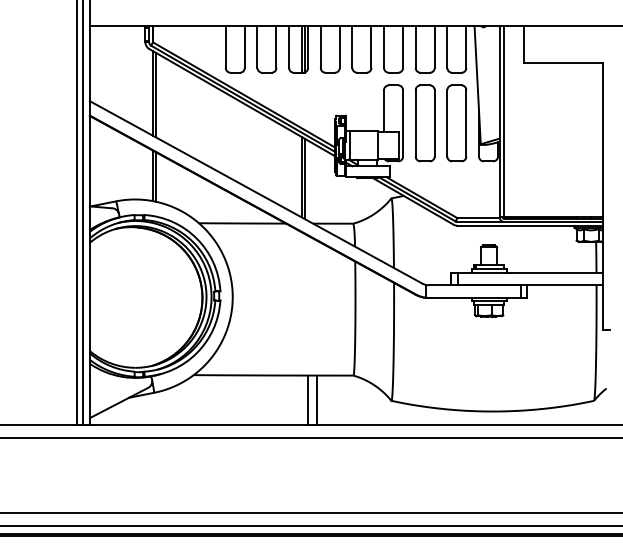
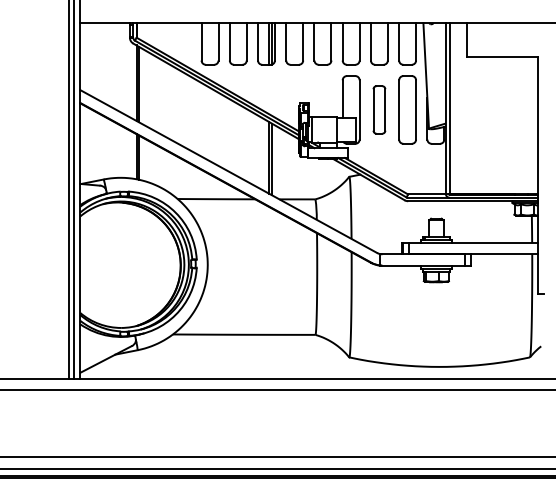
part: (425, 122) -> (379, 109), size x0.7
line: (308, 399) -> (275, 356), removed
line: (317, 399) -> (283, 356), removed

